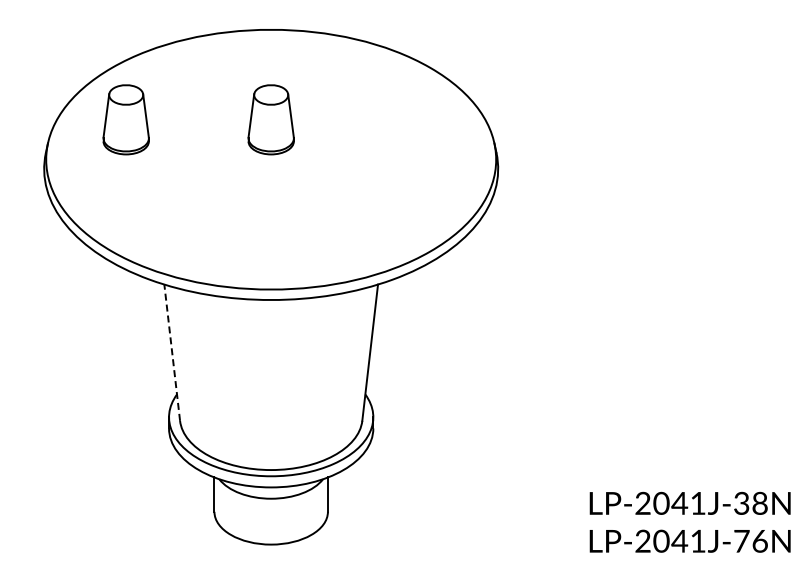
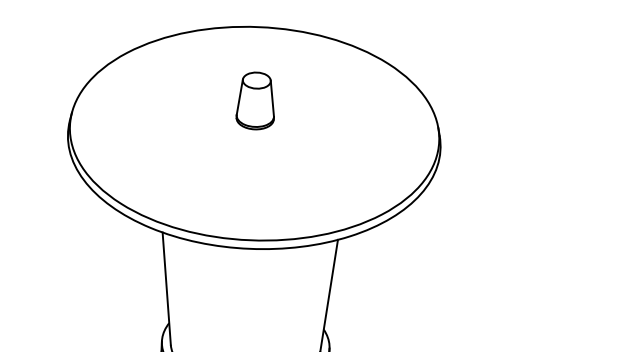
part: (125, 119) -> (136, 95), removed
line: (172, 352) -> (166, 288), dashed -> solid

